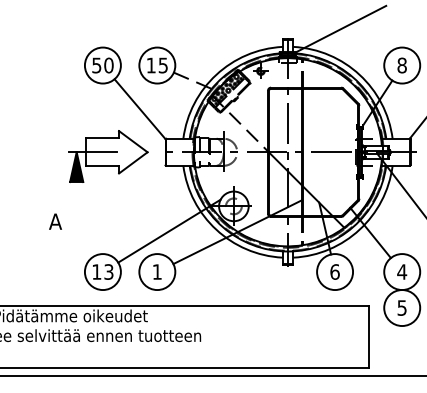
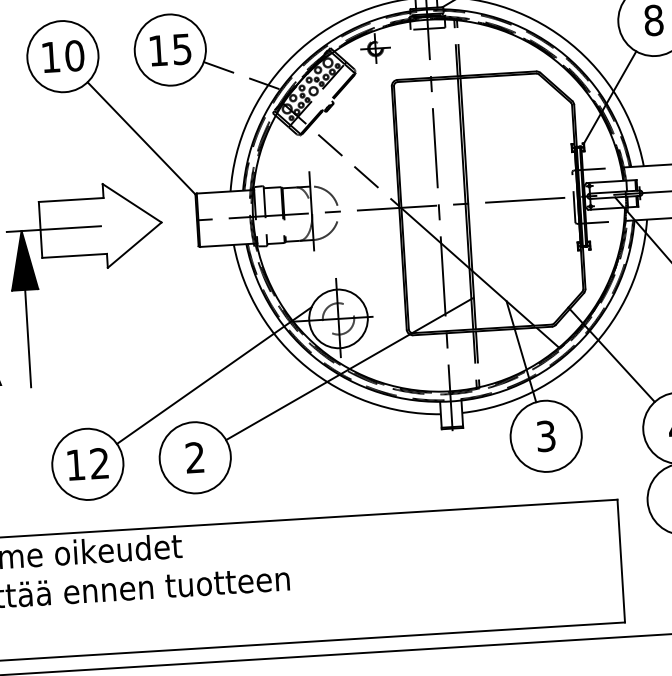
text: (96, 65) -> (50, 57), 50 -> 10
line: (76, 206) -> (27, 338), added
text: (108, 271) -> (98, 462), 13 -> 12
text: (156, 271) -> (193, 456), 1 -> 2
text: (334, 271) -> (545, 435), 6 -> 3

